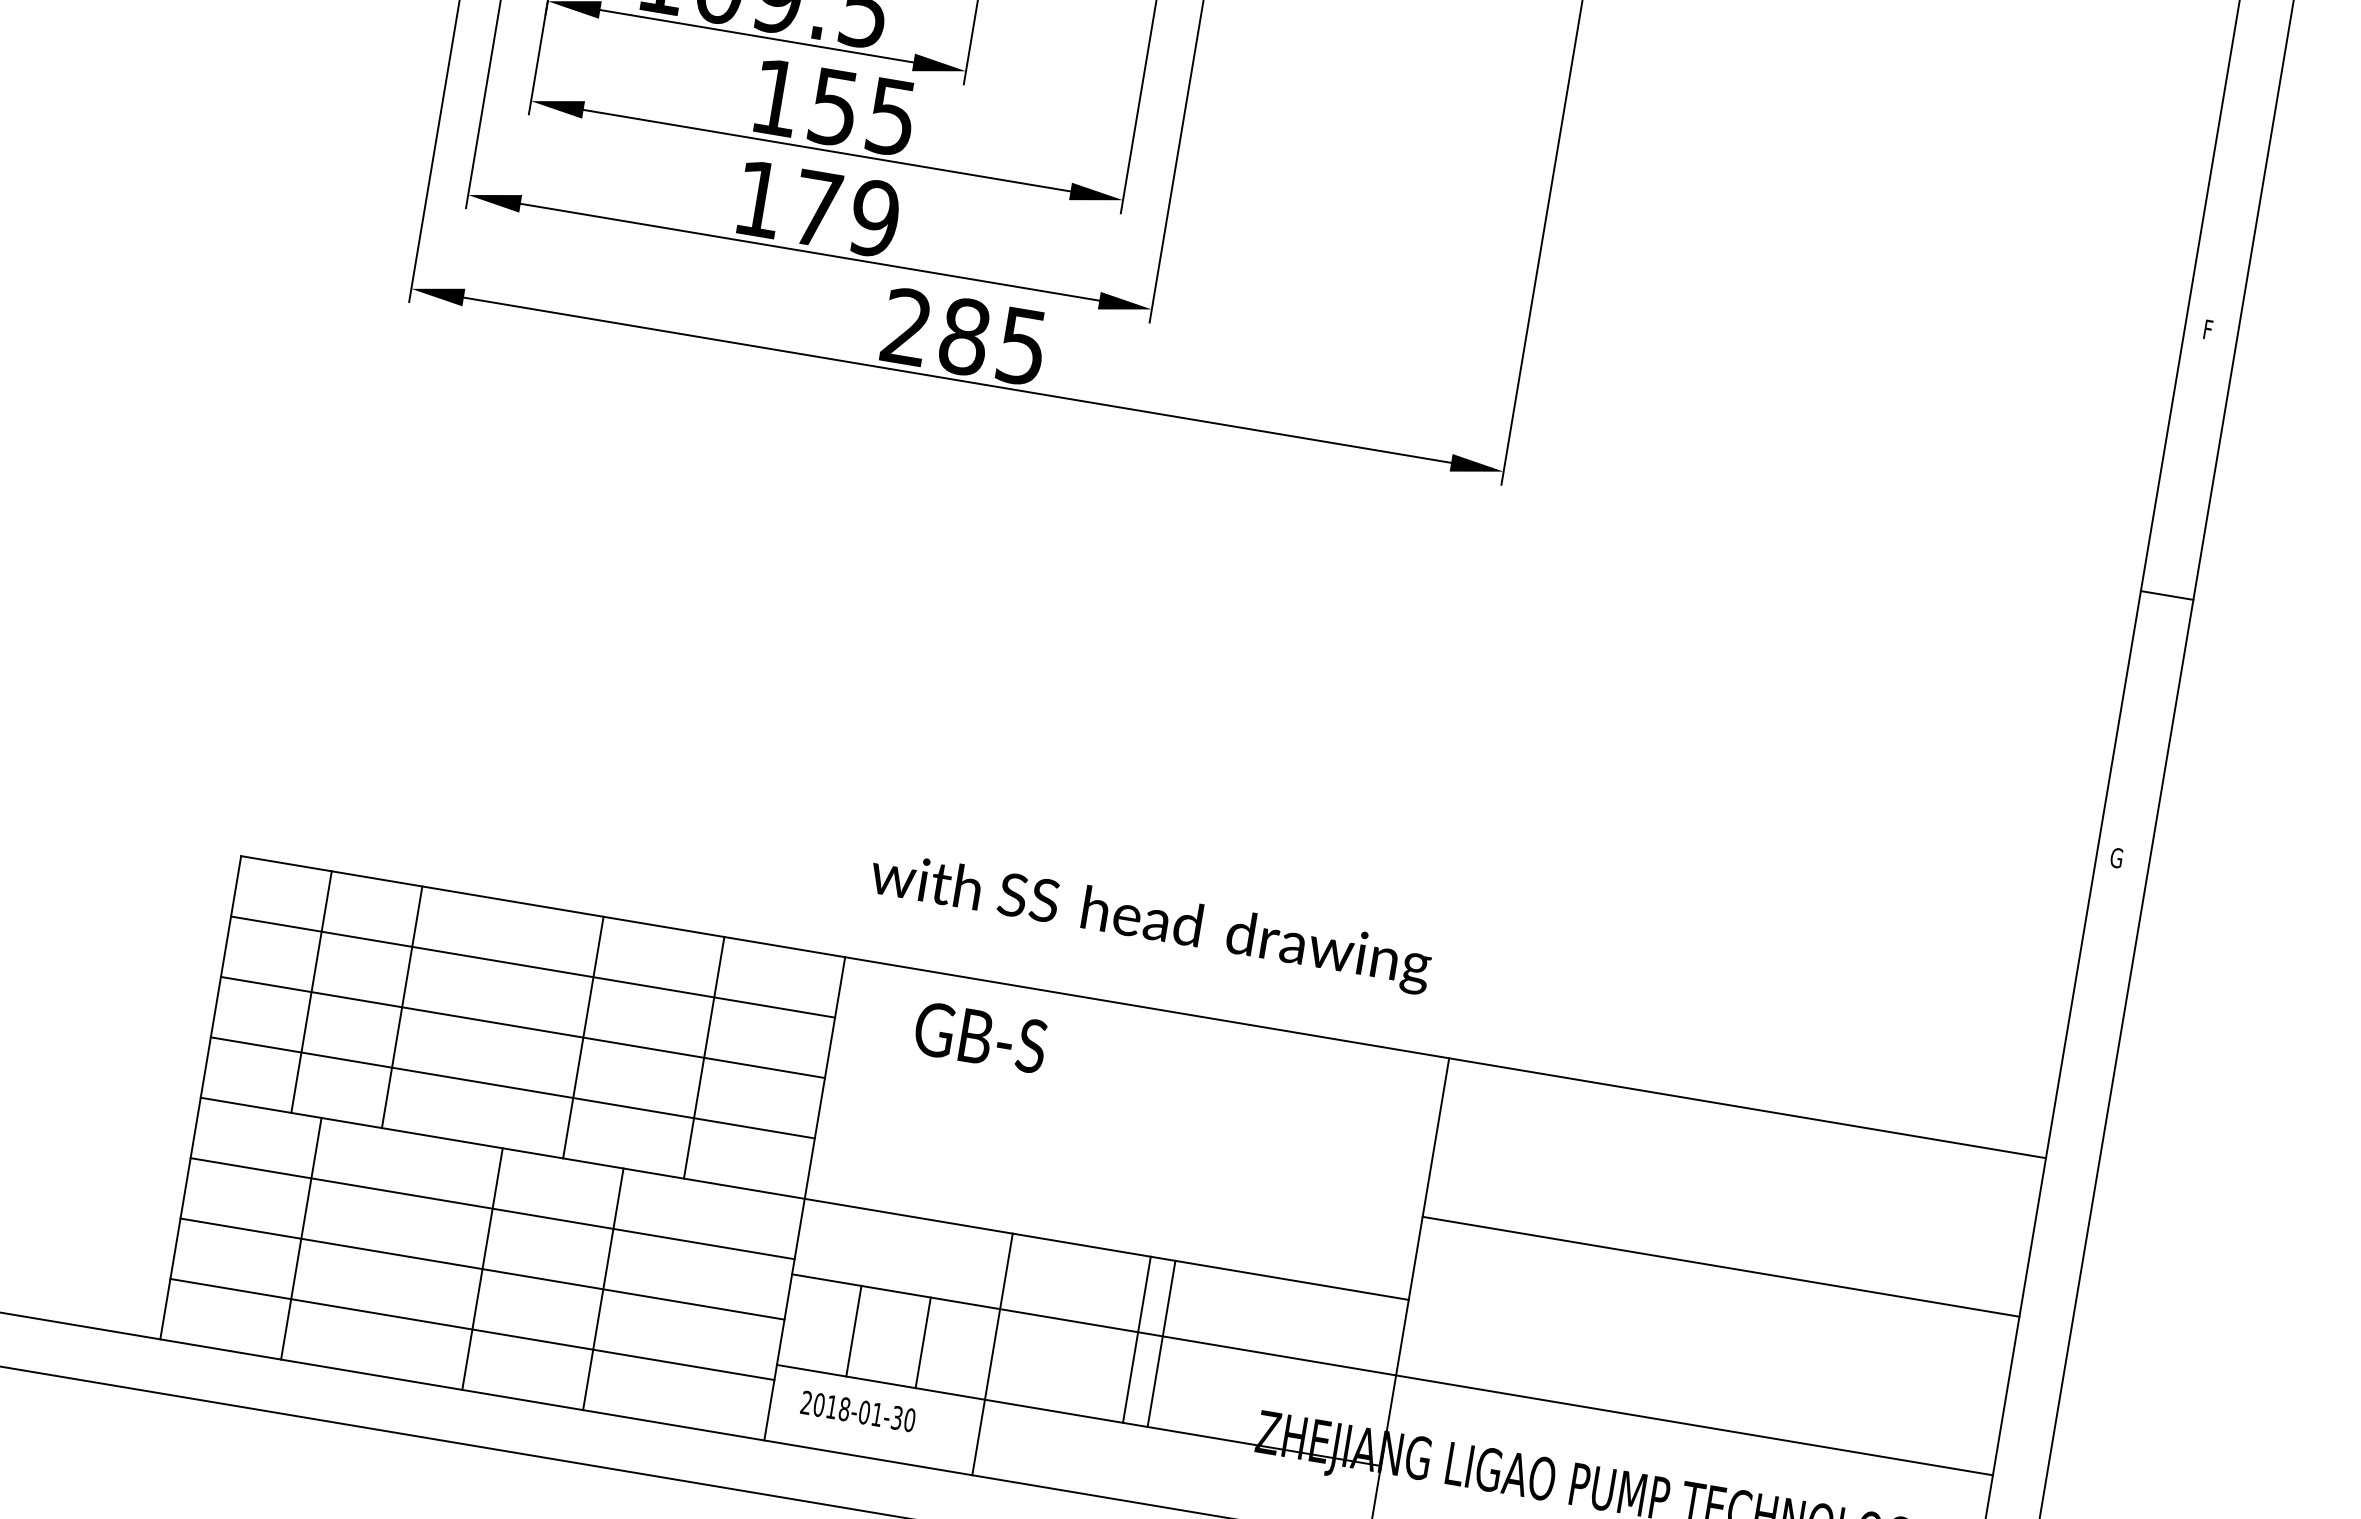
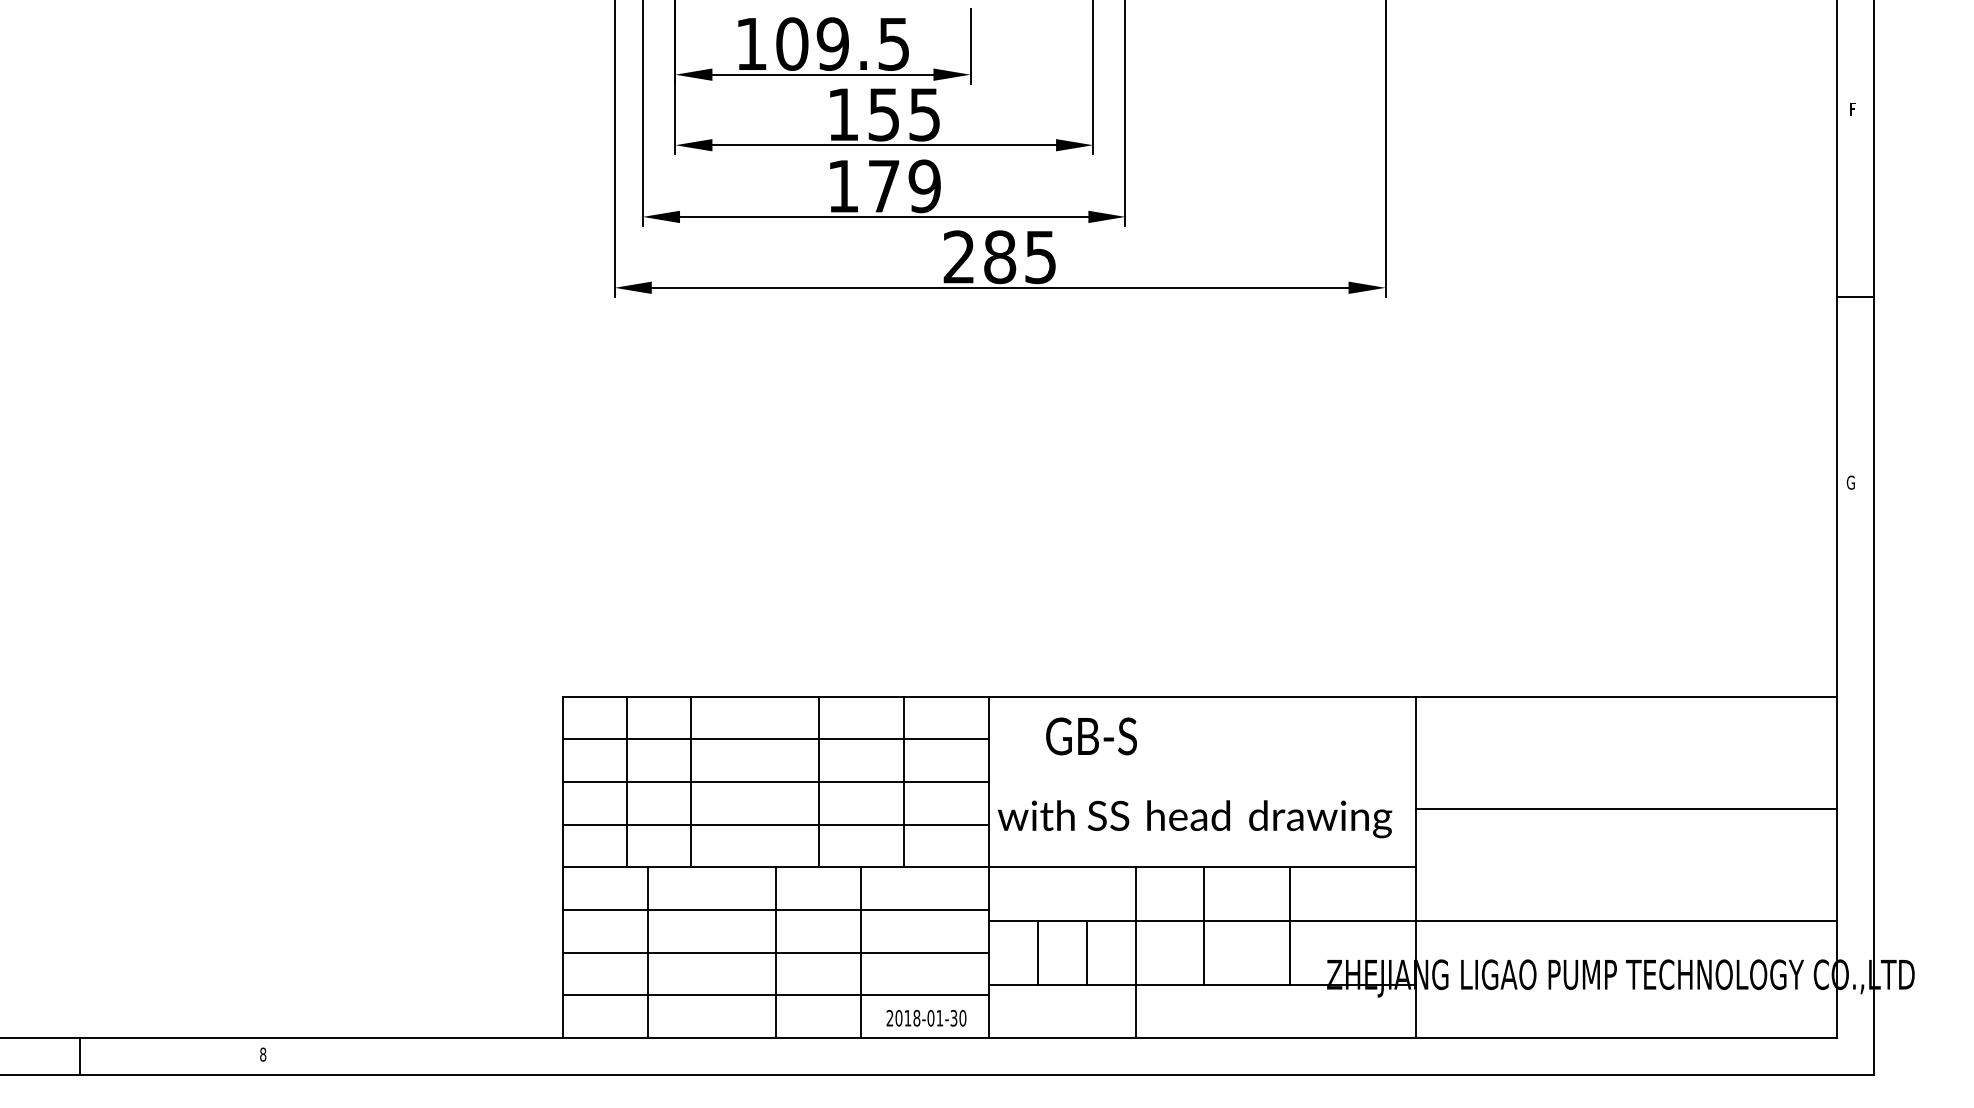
text: (1151, 923) -> (1195, 819), moved
line: (1136, 1339) -> (1289, 925), moved
line: (1161, 1343) -> (1203, 925), moved
text: (858, 1410) -> (926, 1017), moved

